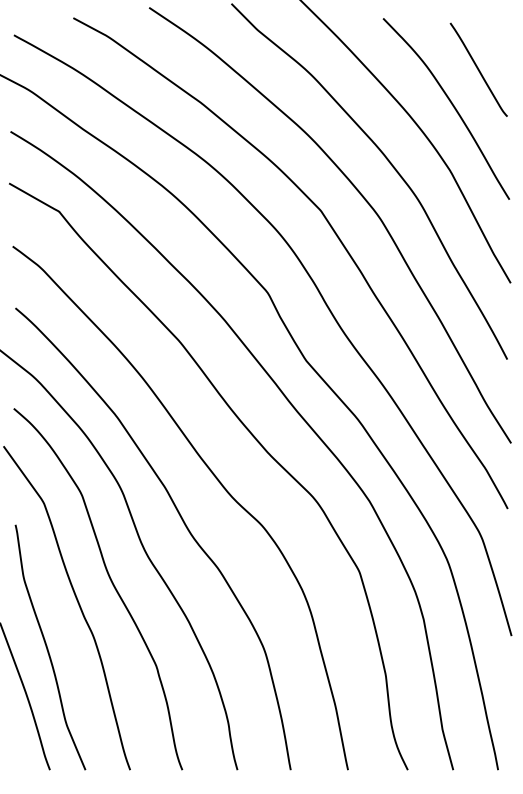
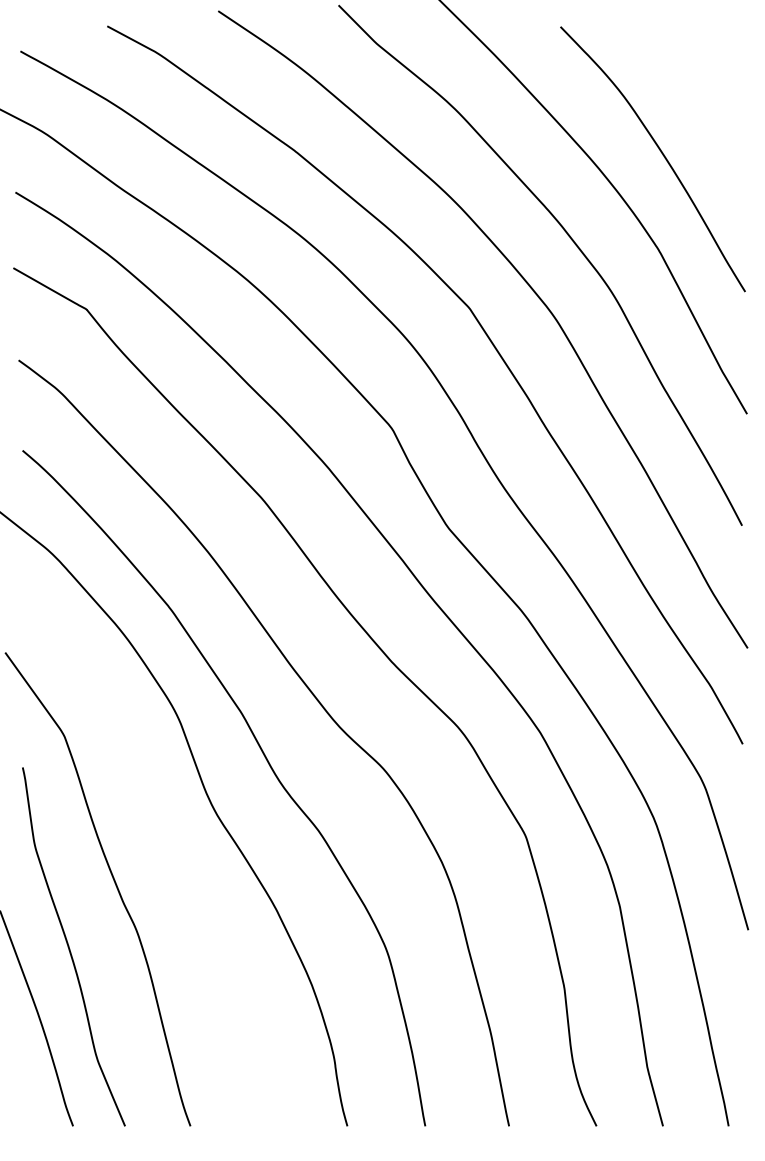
curve: (478, 69) -> (699, 101), removed
curve: (111, 583) -> (163, 853), removed

